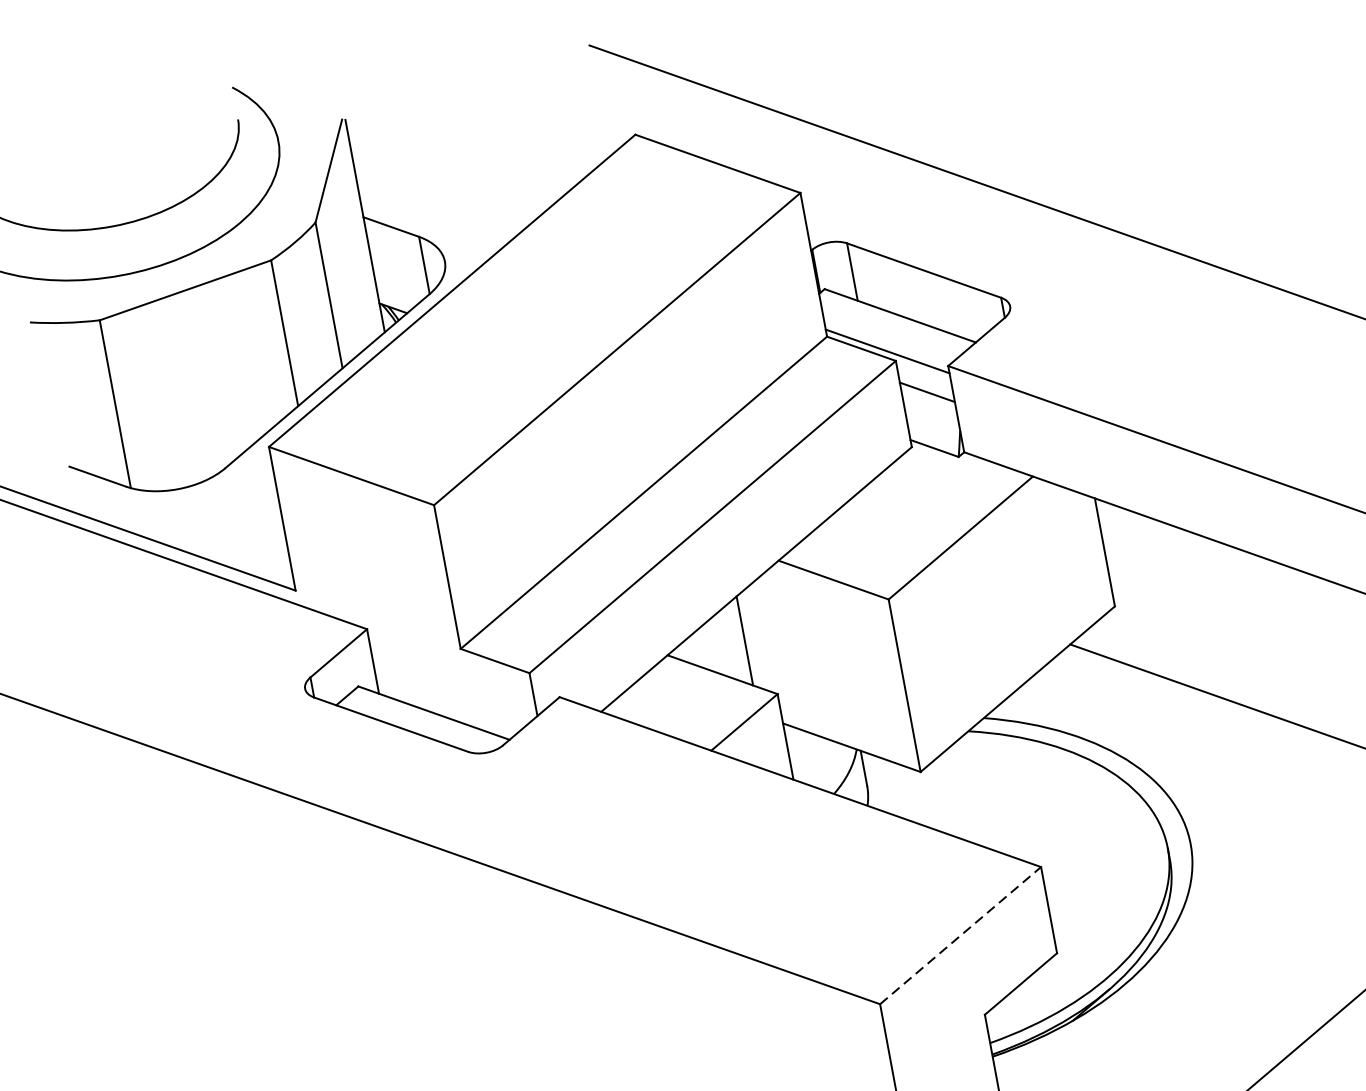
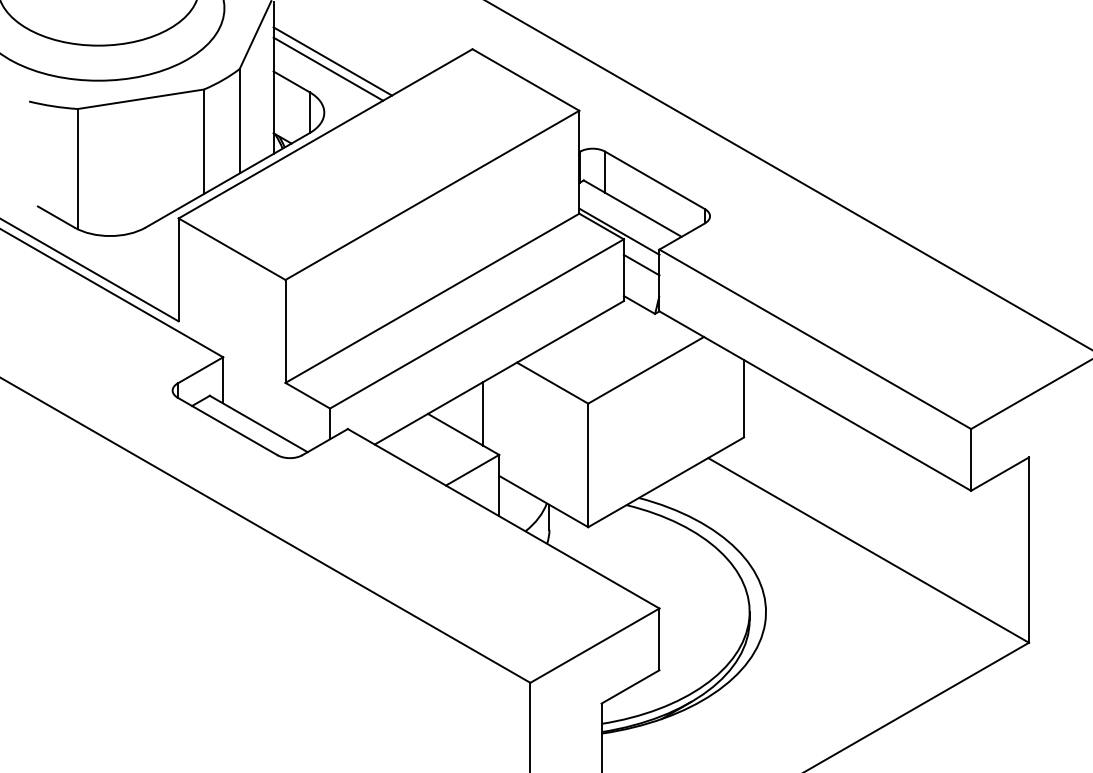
line: (443, 188) -> (332, 61), added
line: (439, 198) -> (328, 68), added
line: (961, 935) -> (595, 645), dashed -> solid

